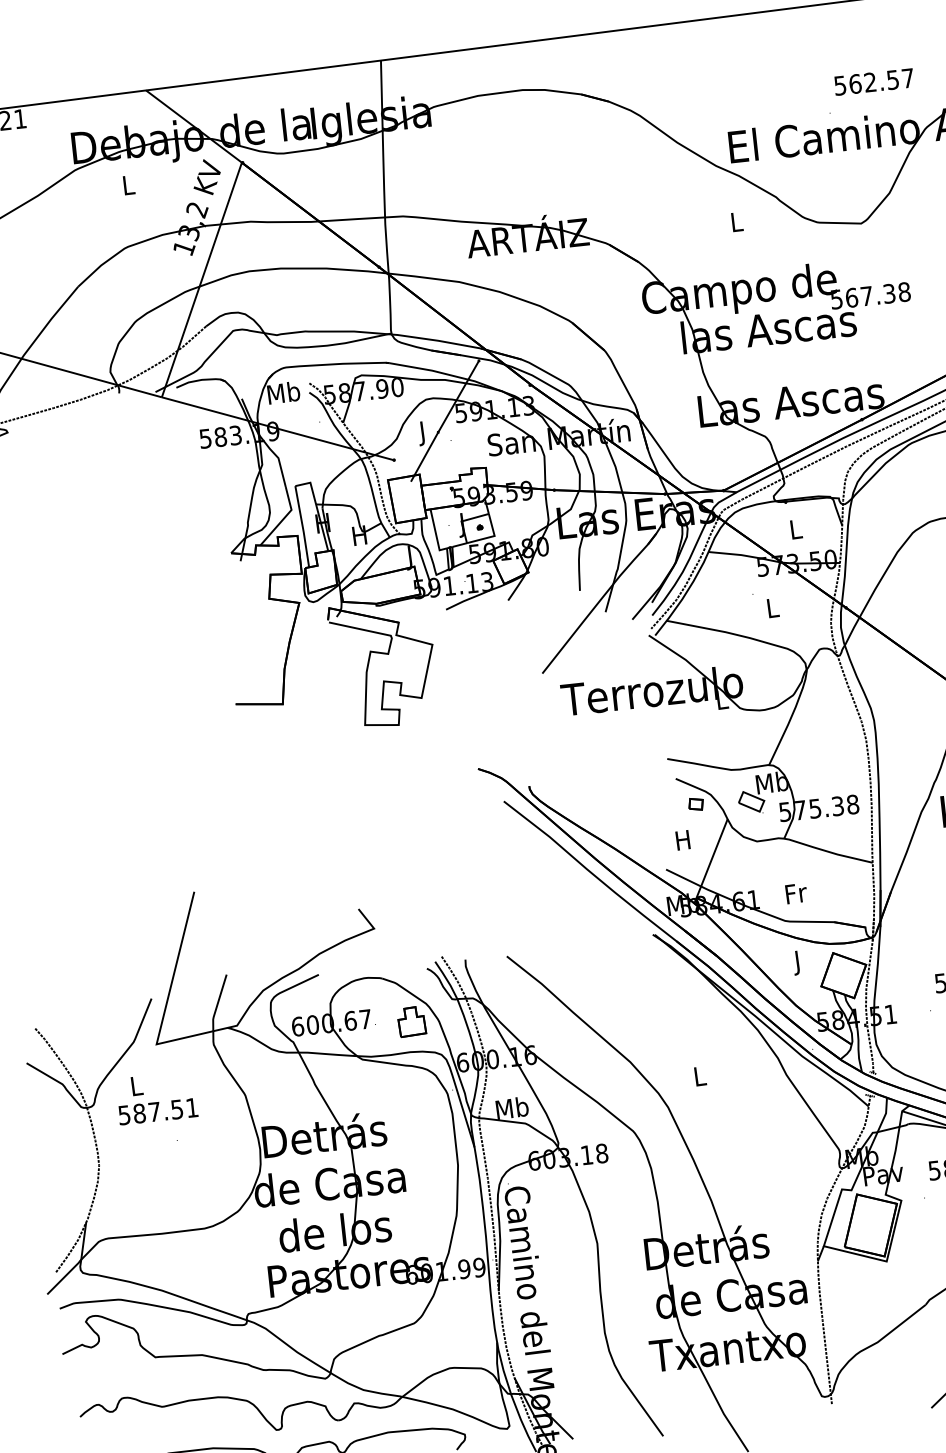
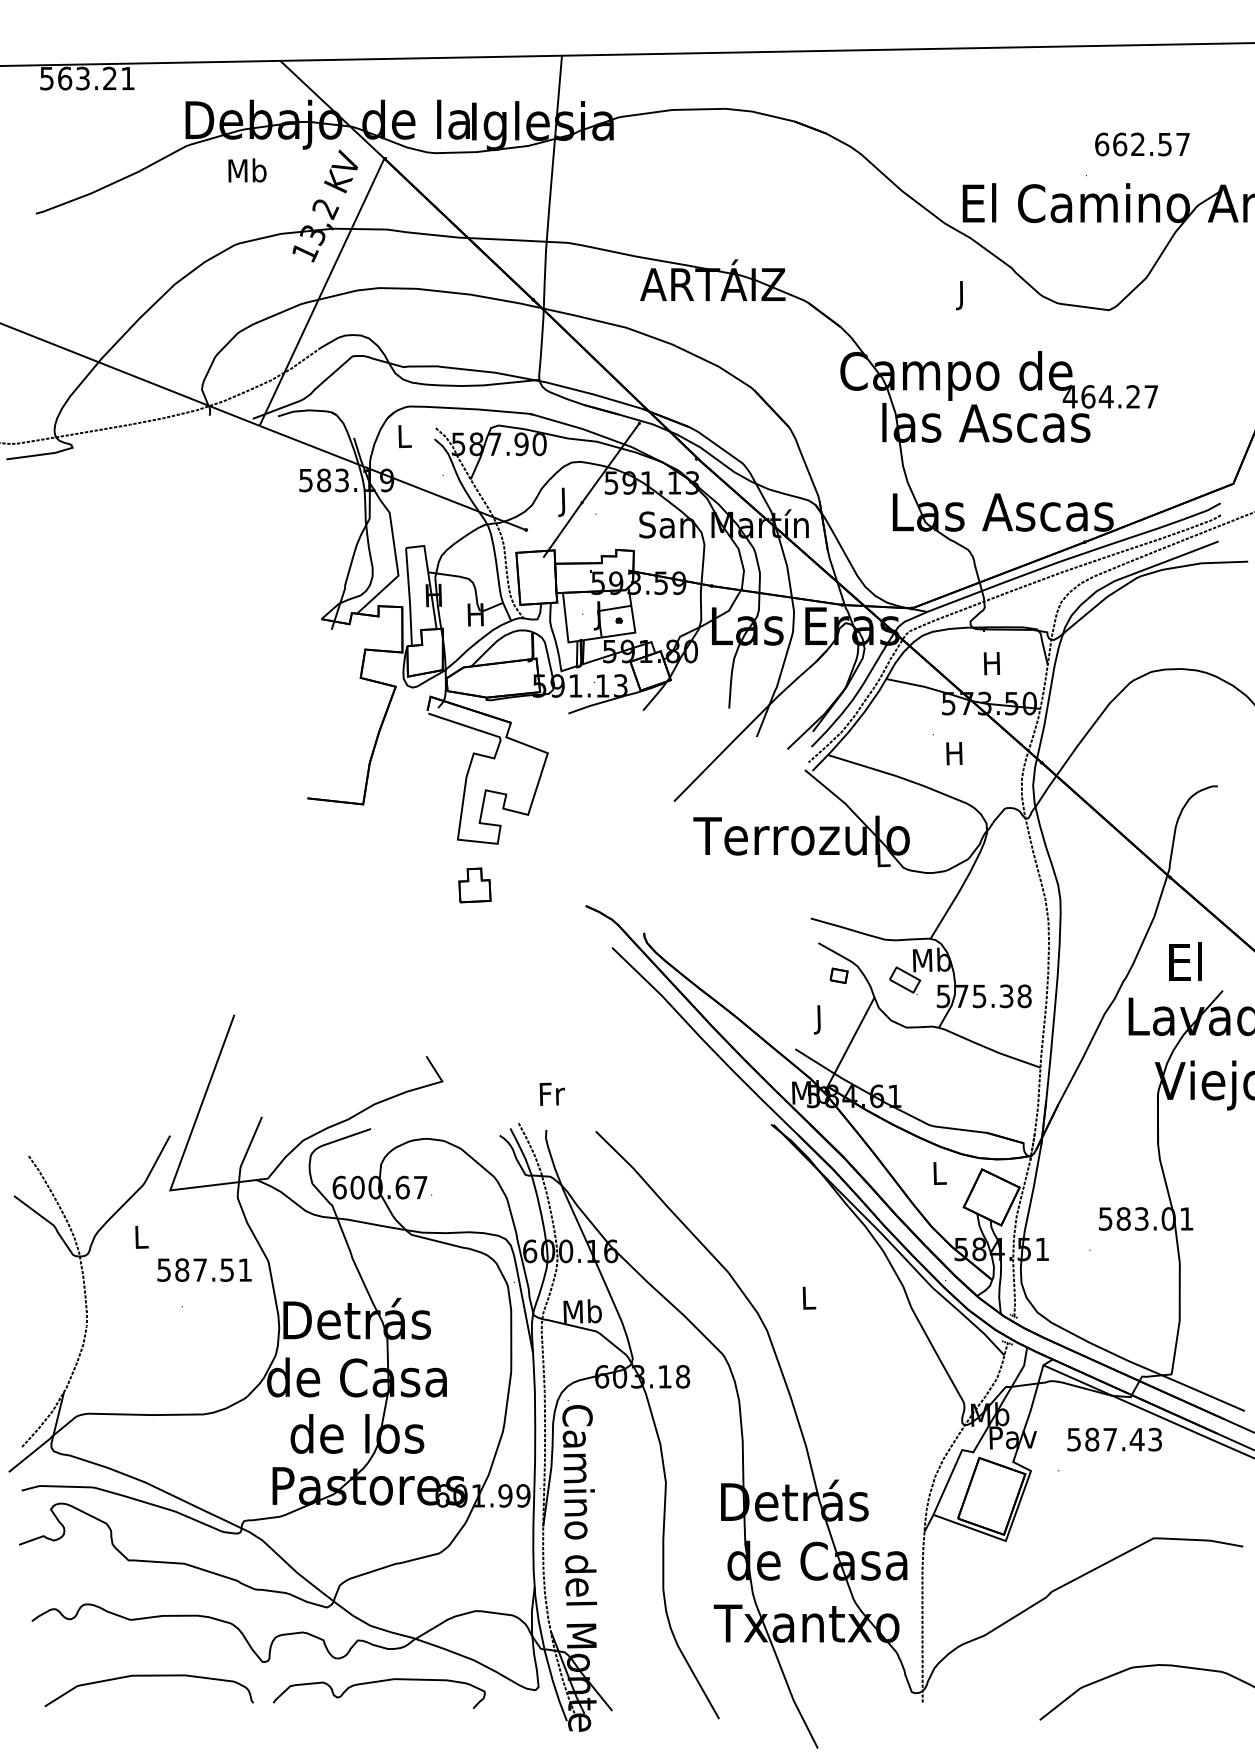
text: (840, 85) -> (1102, 144), 562.57 -> 662.57
text: (128, 185) -> (247, 170), L -> Mb
text: (737, 224) -> (962, 295), L -> J
text: (870, 295) -> (1110, 396), 567.38 -> 464.27
text: (283, 392) -> (404, 435), Mb -> L
text: (795, 529) -> (991, 663), L -> H
text: (772, 608) -> (954, 753), L -> H
text: (683, 842) -> (819, 1019), H -> J
text: (795, 892) -> (551, 1093), moved
text: (798, 962) -> (939, 1176), J -> L
part: (411, 1021) -> (474, 885), moved
text: (158, 1111) -> (204, 1269), moved

